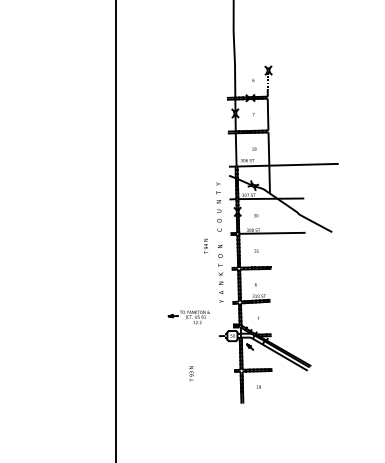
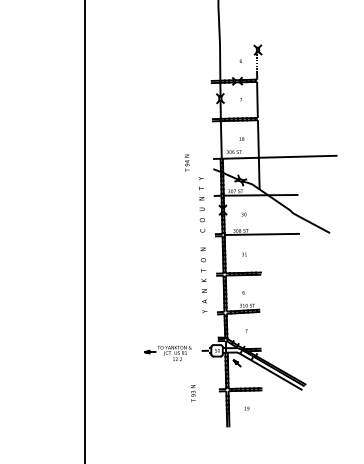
text: (205, 245) -> (186, 162), moved
part: (188, 317) -> (167, 353), moved
text: (191, 373) -> (193, 393), moved

